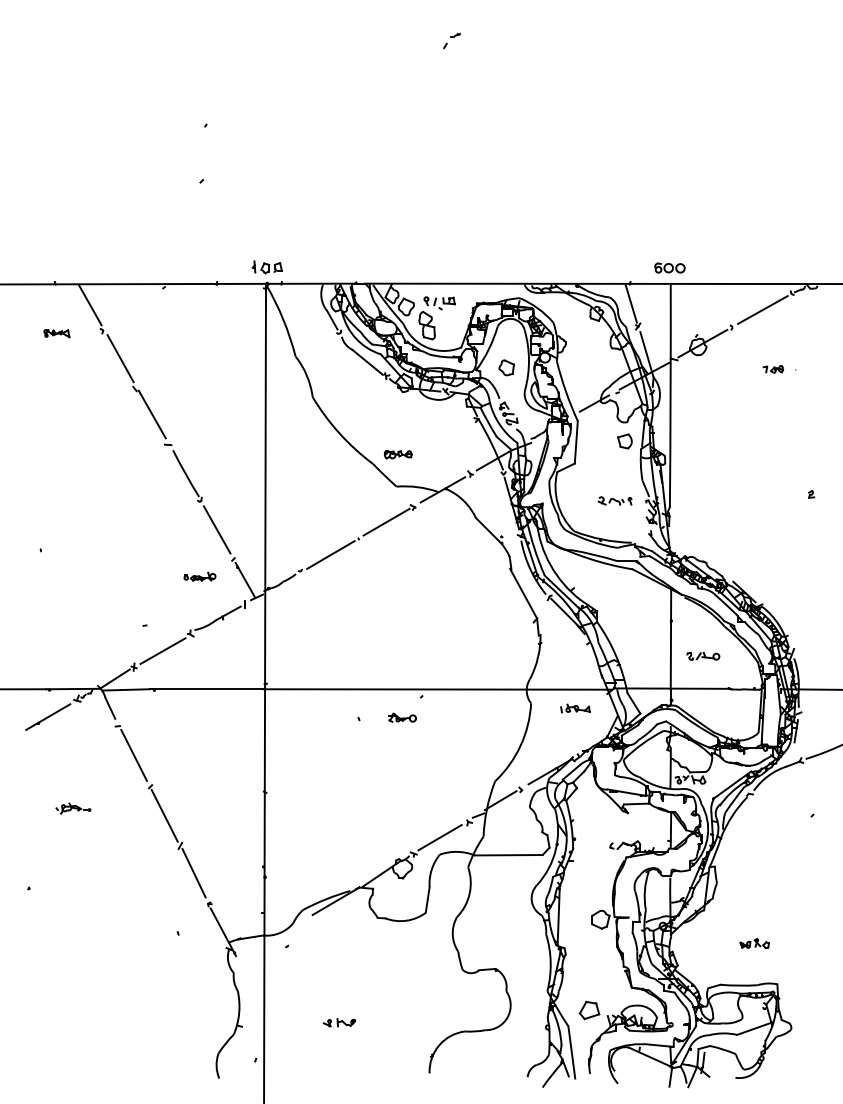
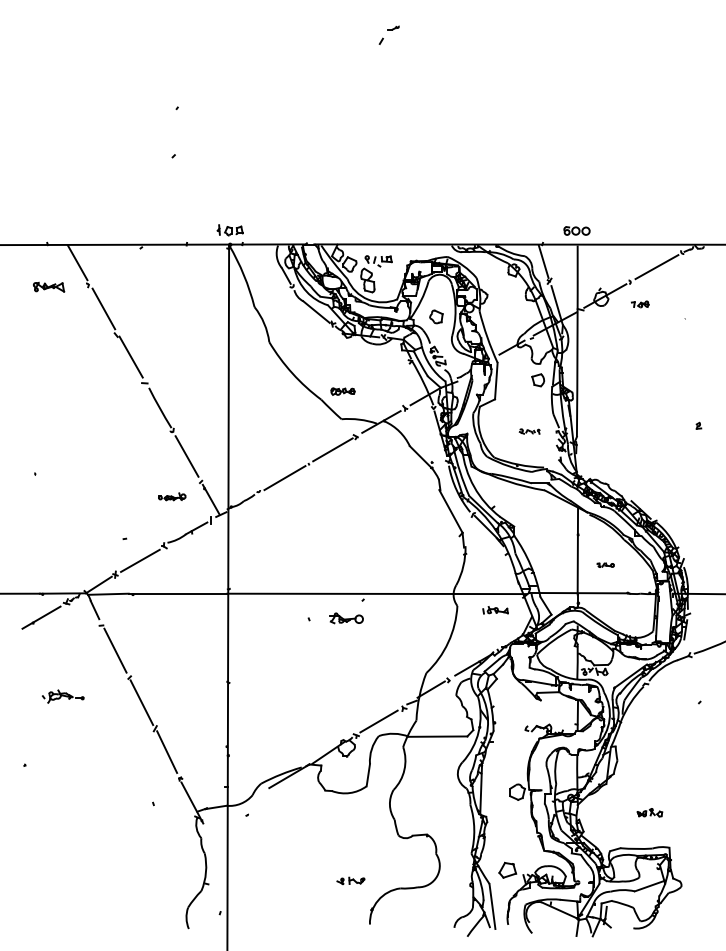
part: (451, 40) -> (388, 34), size x1.4
part: (56, 333) -> (48, 287), size x1.4
part: (772, 369) -> (639, 304), moved
part: (614, 500) -> (529, 431), size x0.7
part: (703, 655) -> (605, 564), size x0.6
part: (402, 717) -> (346, 618), size x1.4
part: (73, 808) -> (63, 696), size x1.4
part: (339, 1022) -> (350, 880), moved

